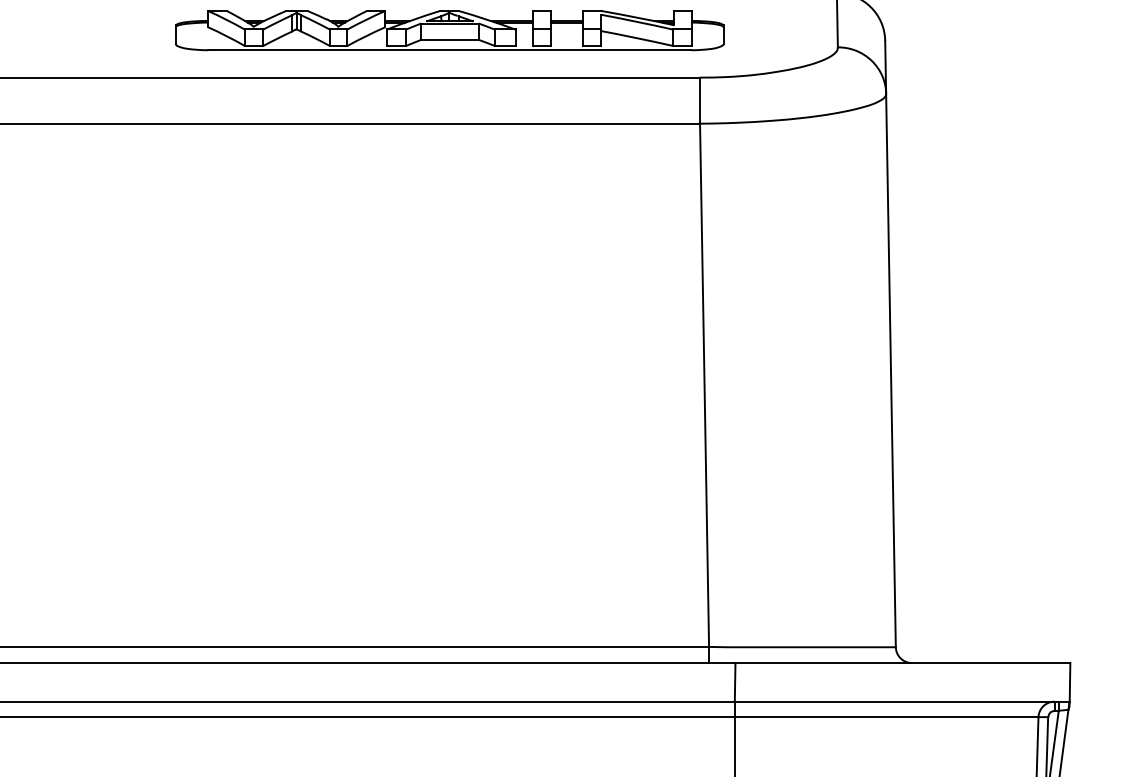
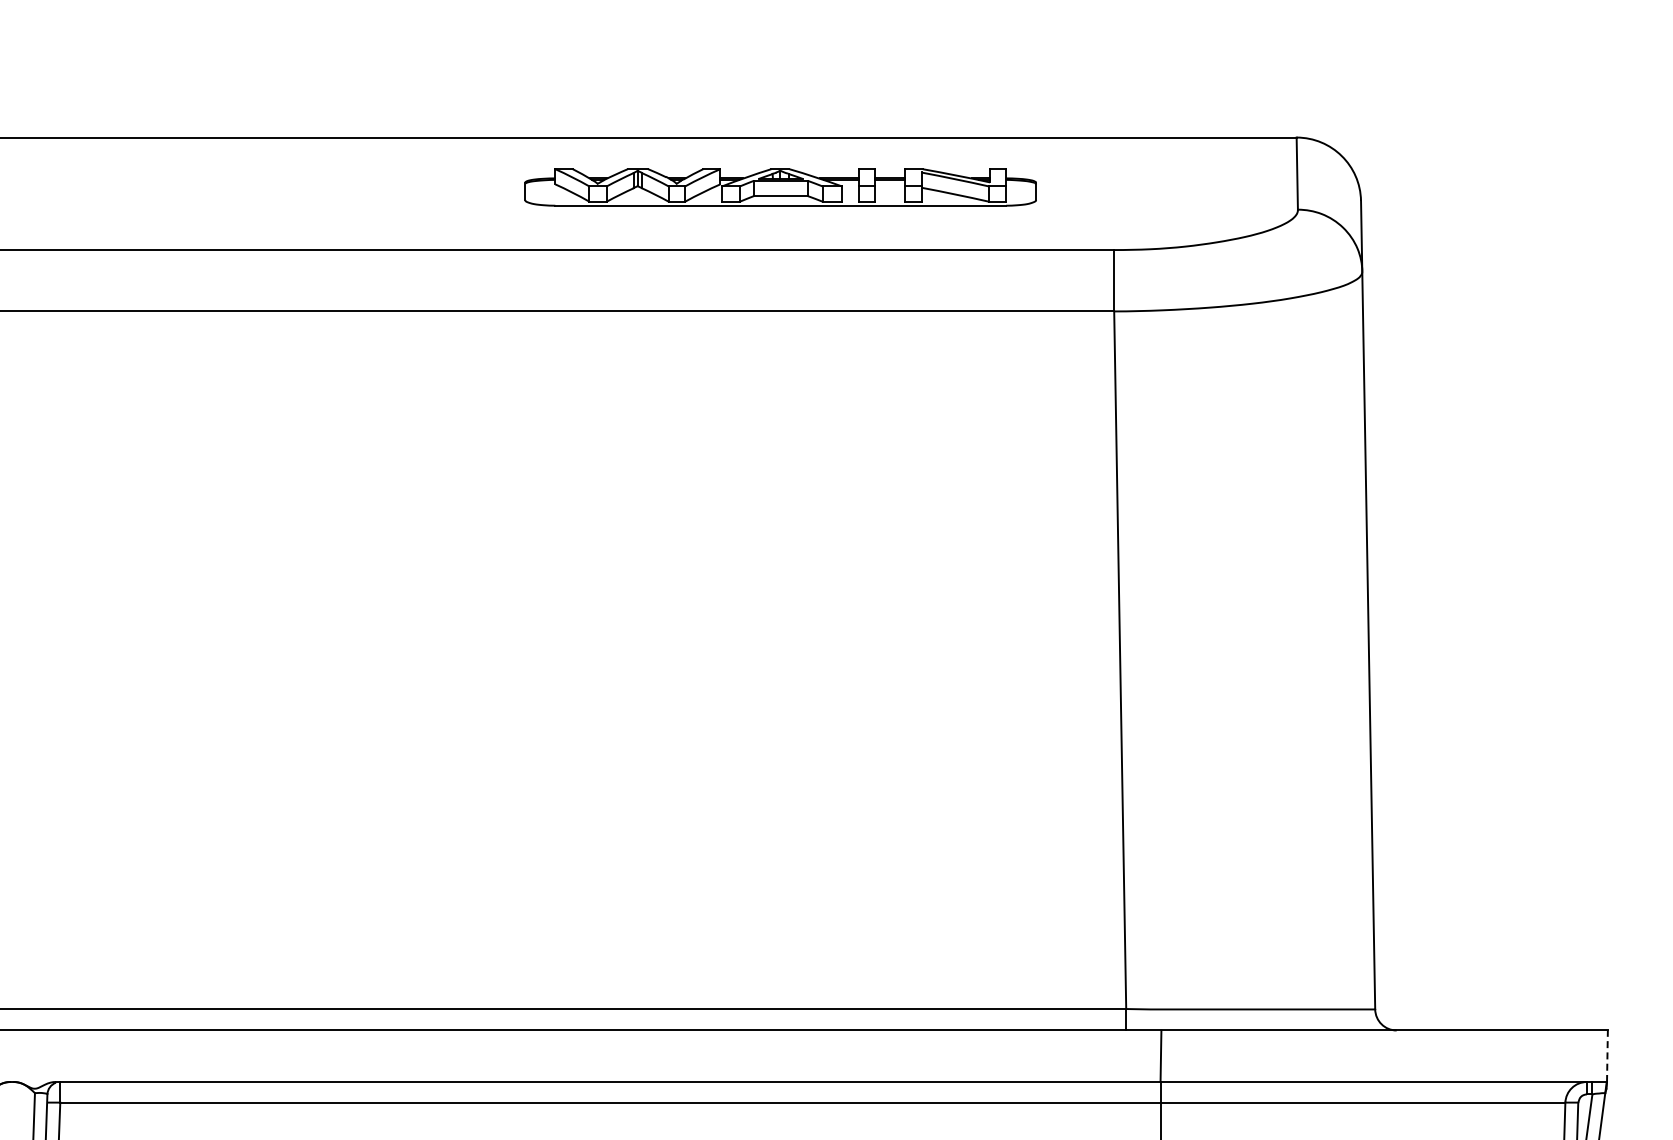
part: (449, 30) -> (780, 187), size x0.7
line: (1070, 682) -> (1607, 1056), solid -> dashed

